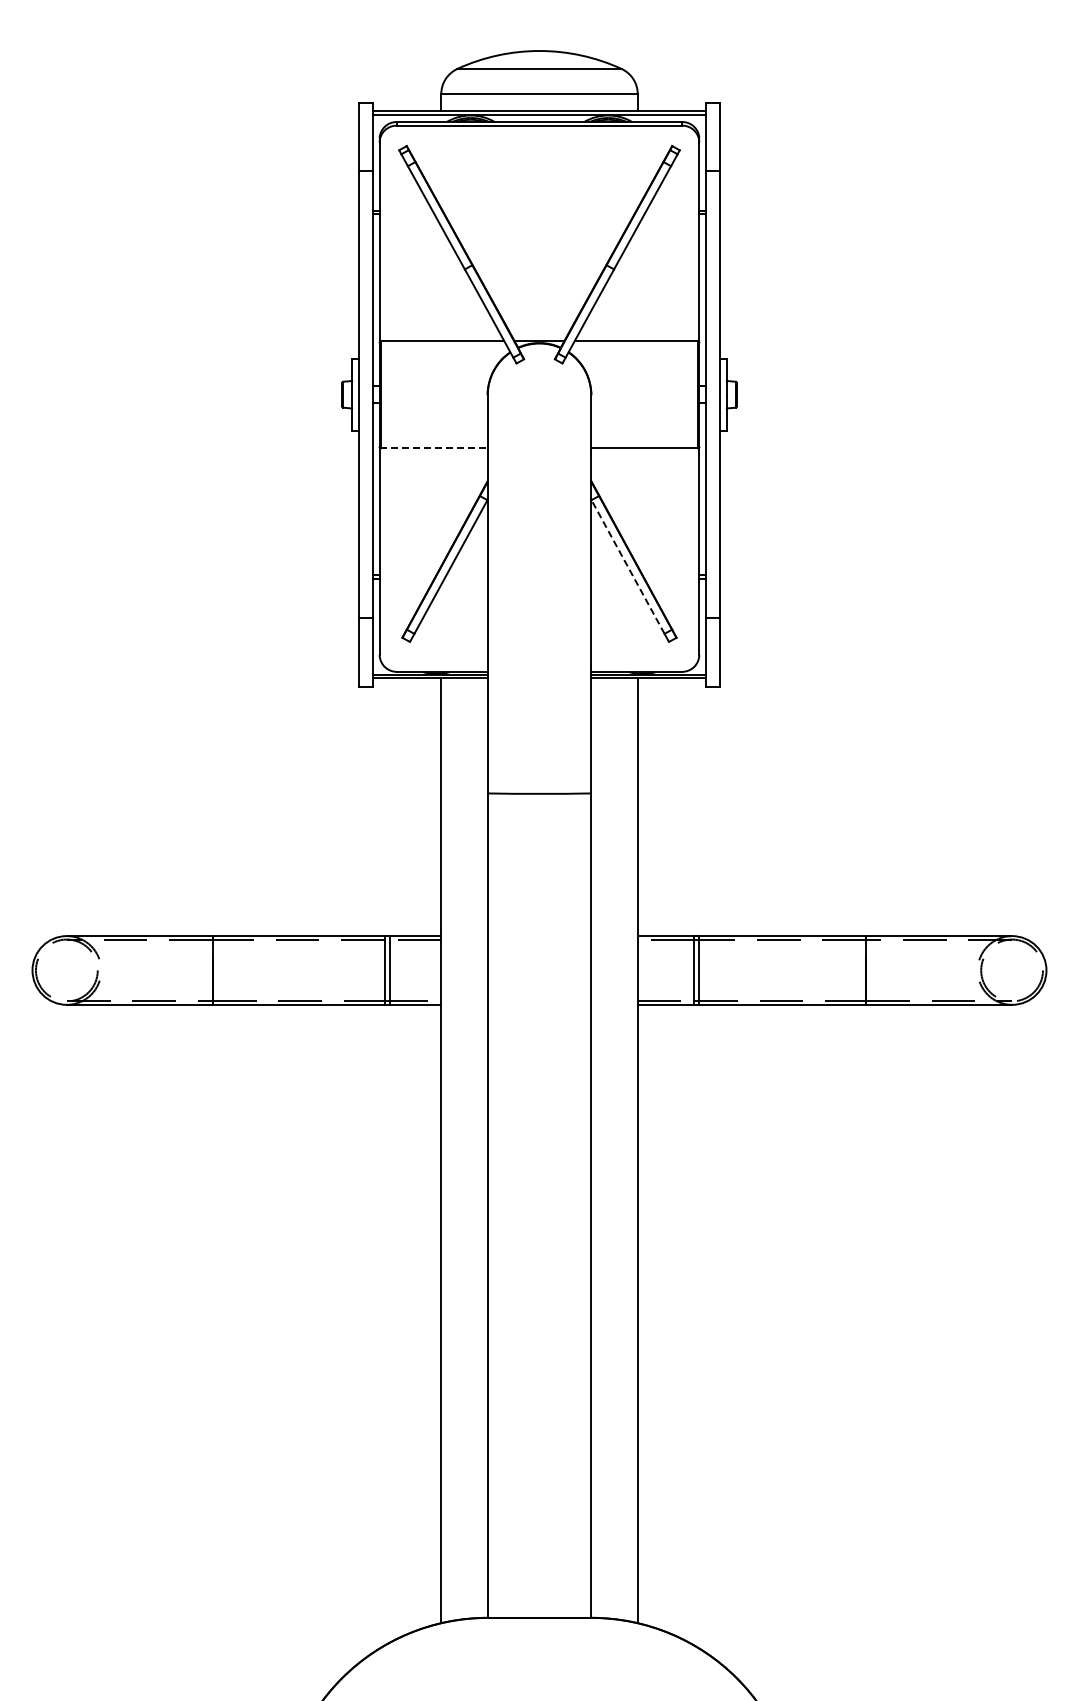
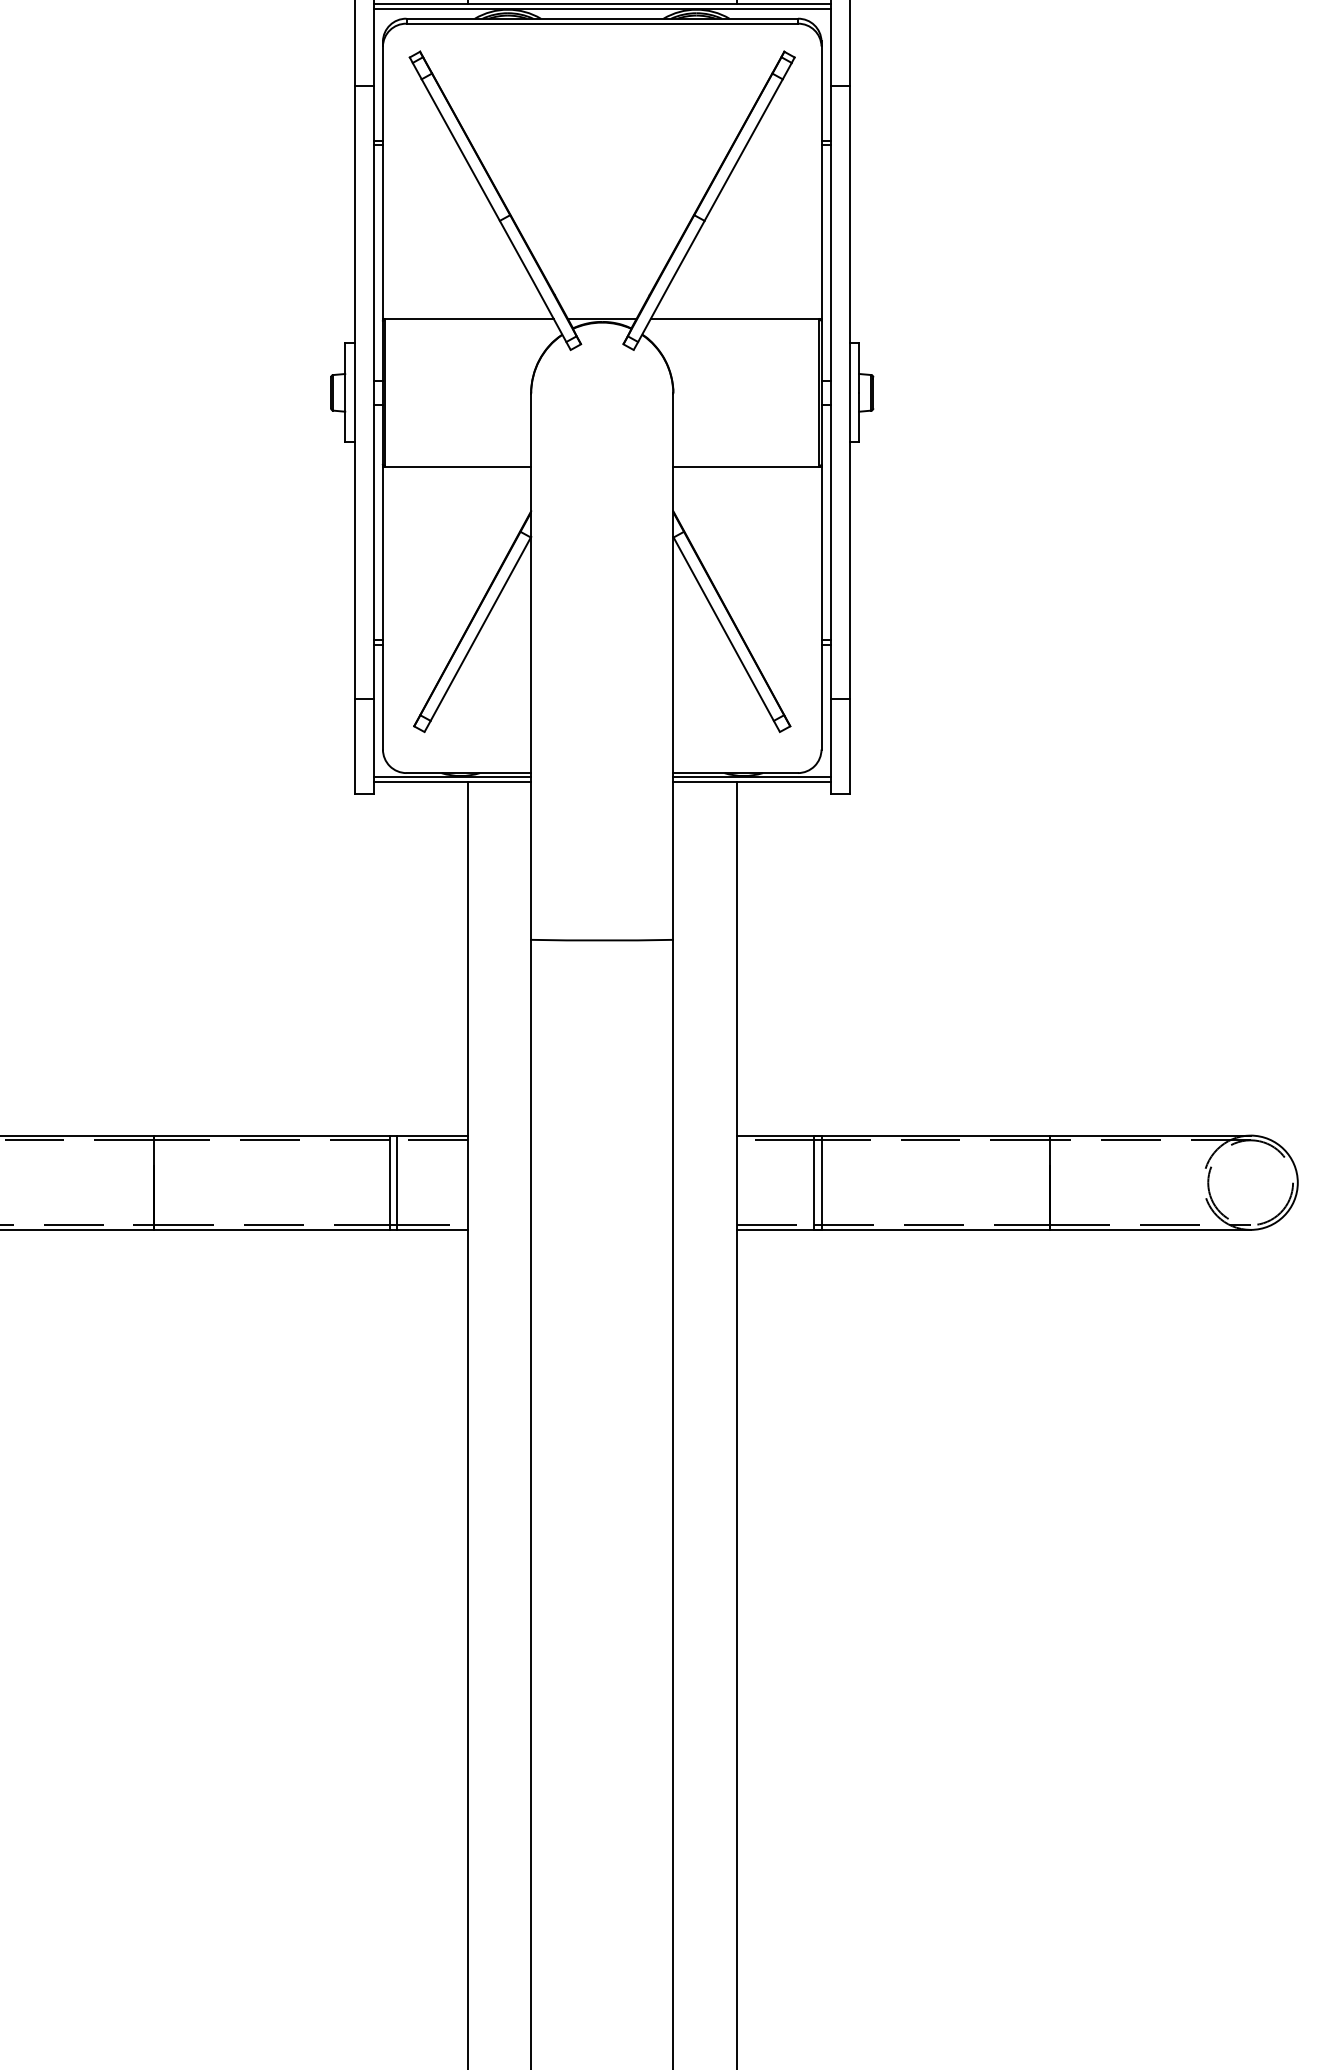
line: (434, 448) -> (458, 466), dashed -> solid
line: (627, 566) -> (722, 628), dashed -> solid

